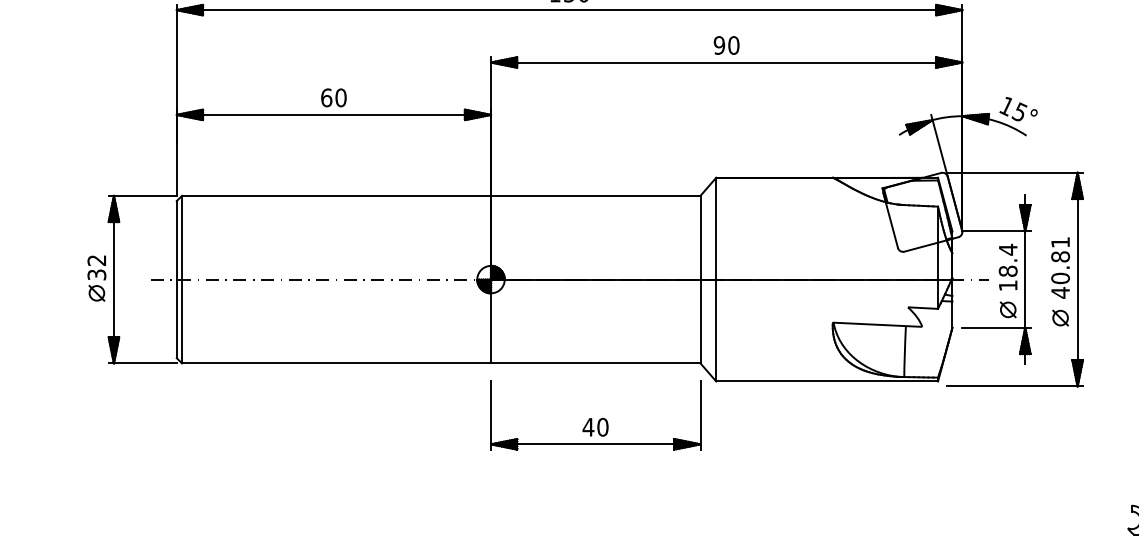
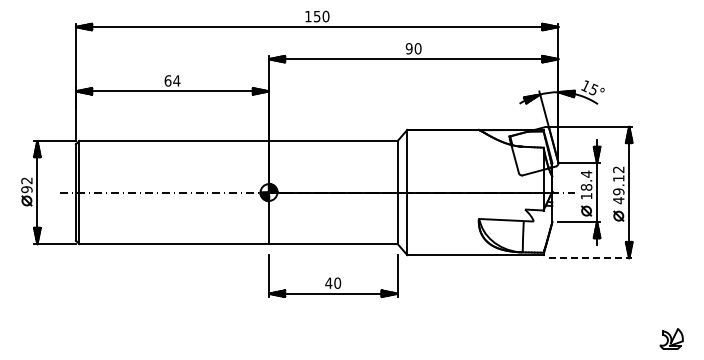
text: (340, 97) -> (176, 80), 60 -> 64
text: (1060, 260) -> (618, 180), 40.81 -> 49.12
text: (96, 274) -> (26, 189), 32 -> 92
line: (1014, 387) -> (590, 258), solid -> dashed

